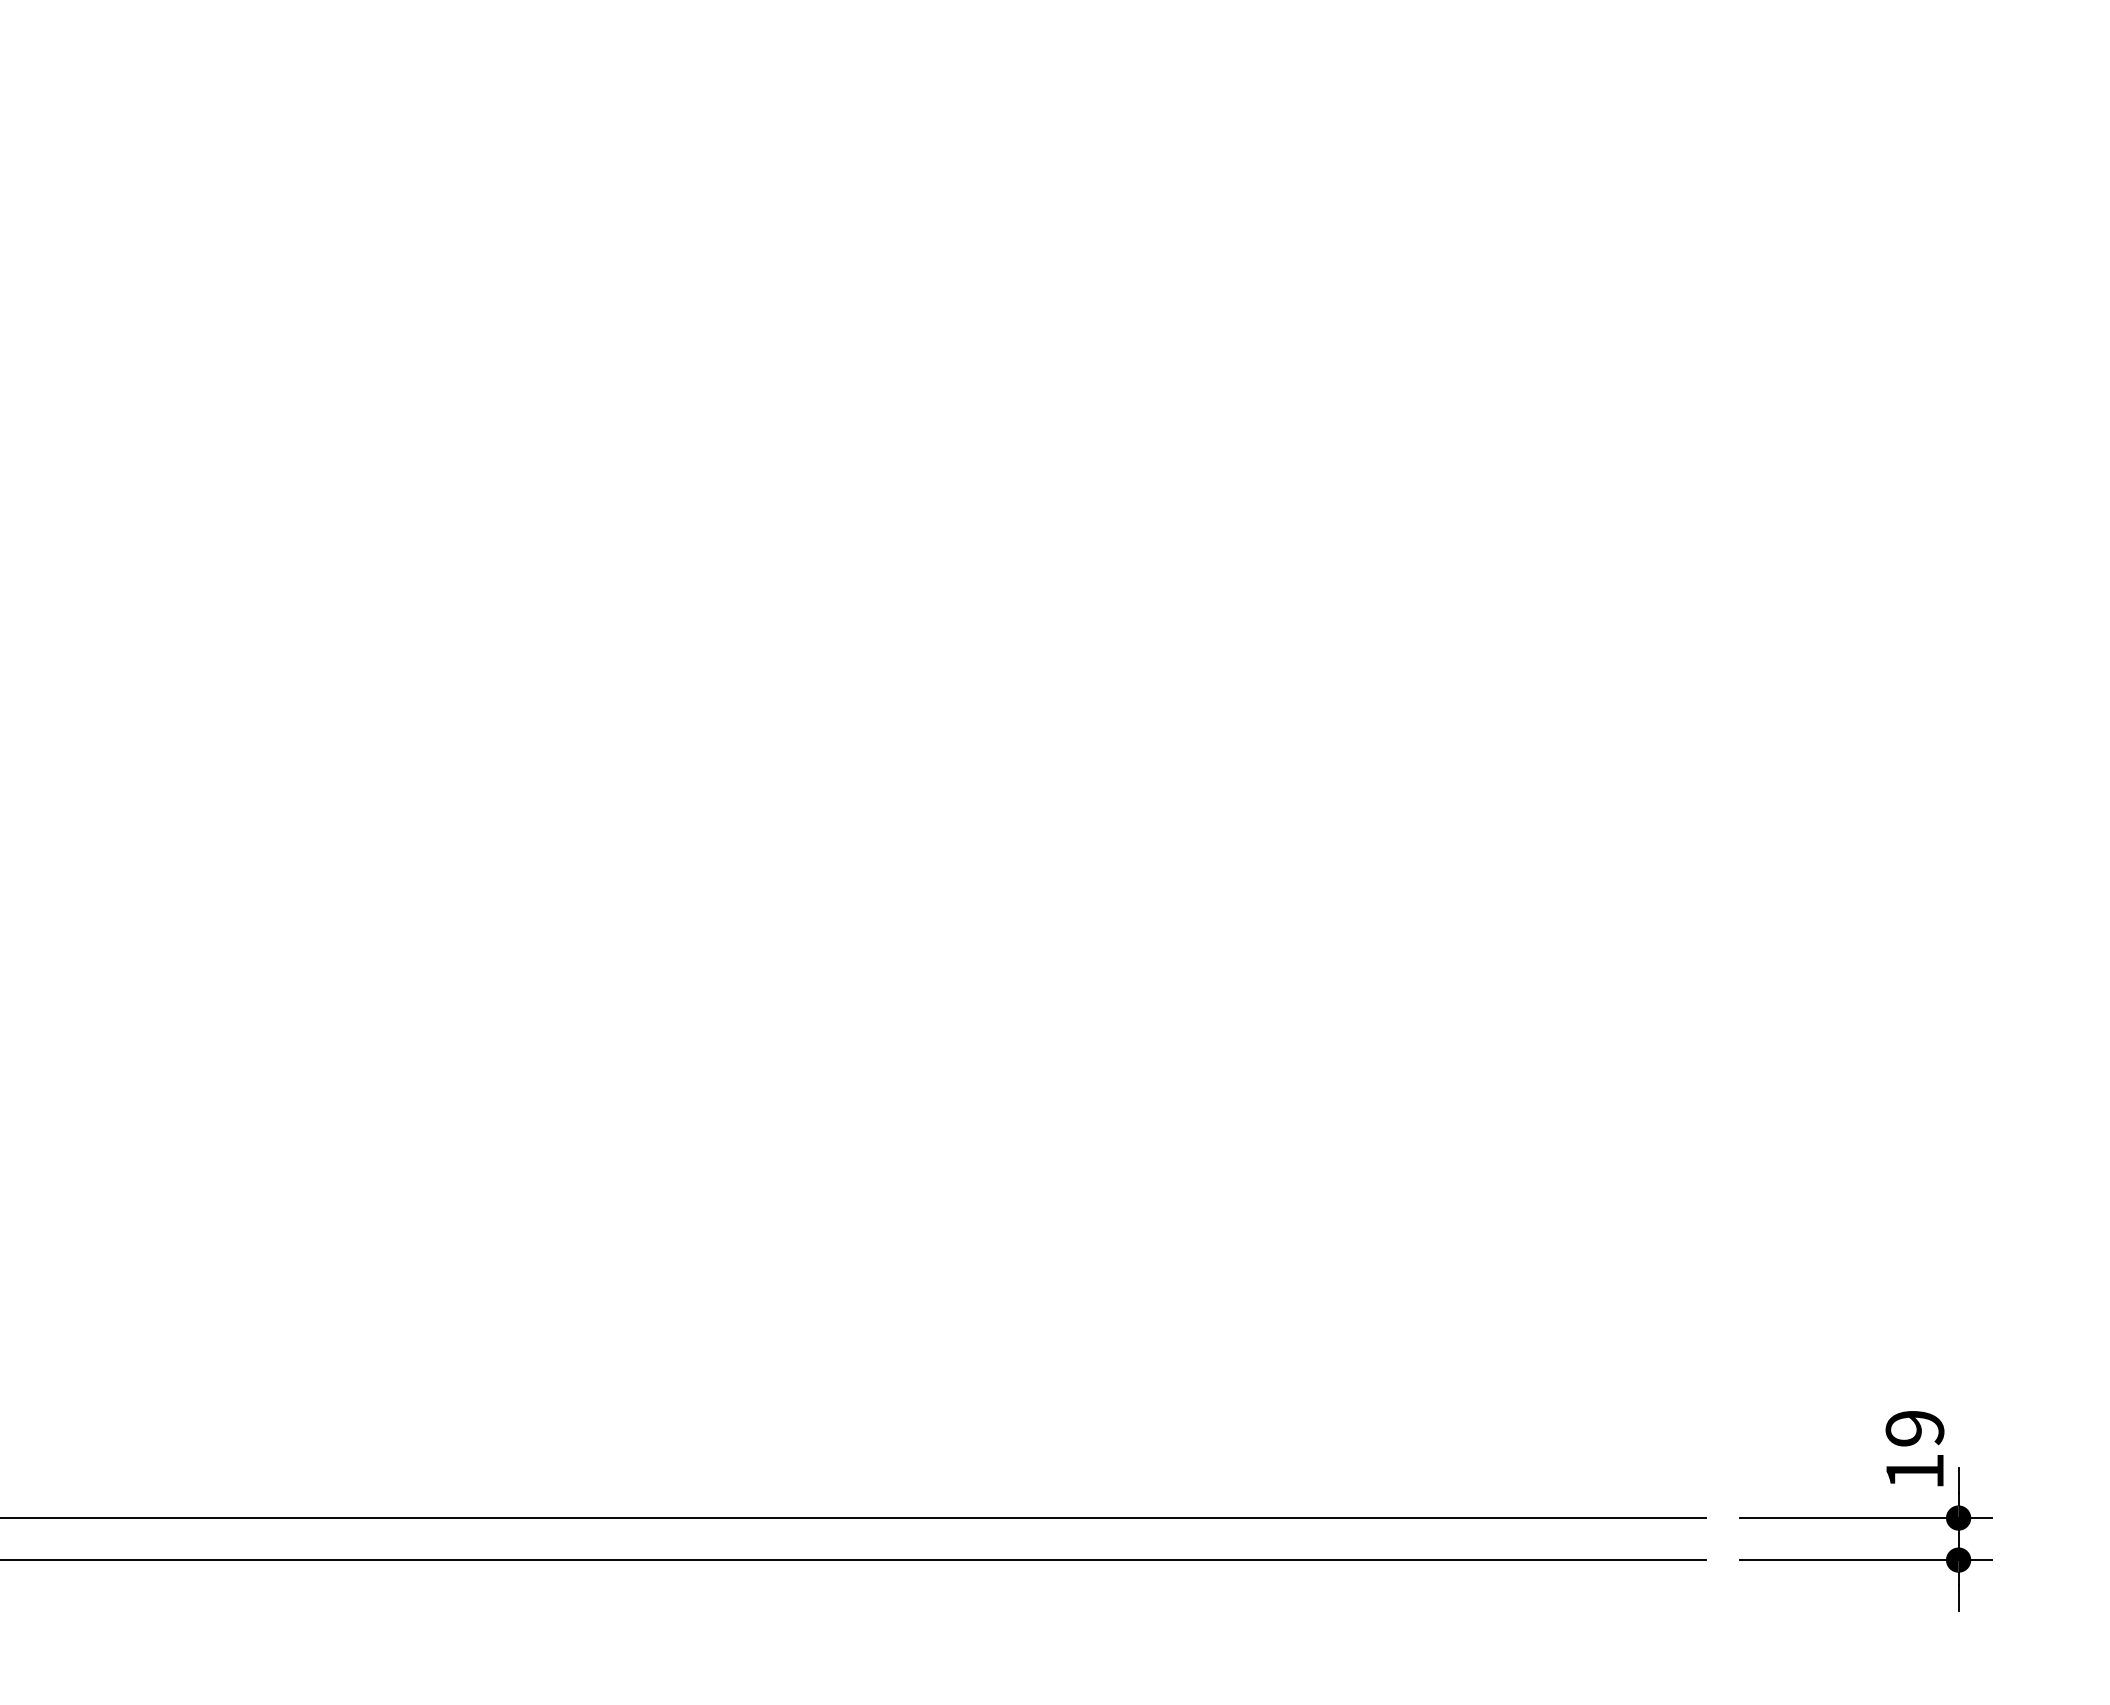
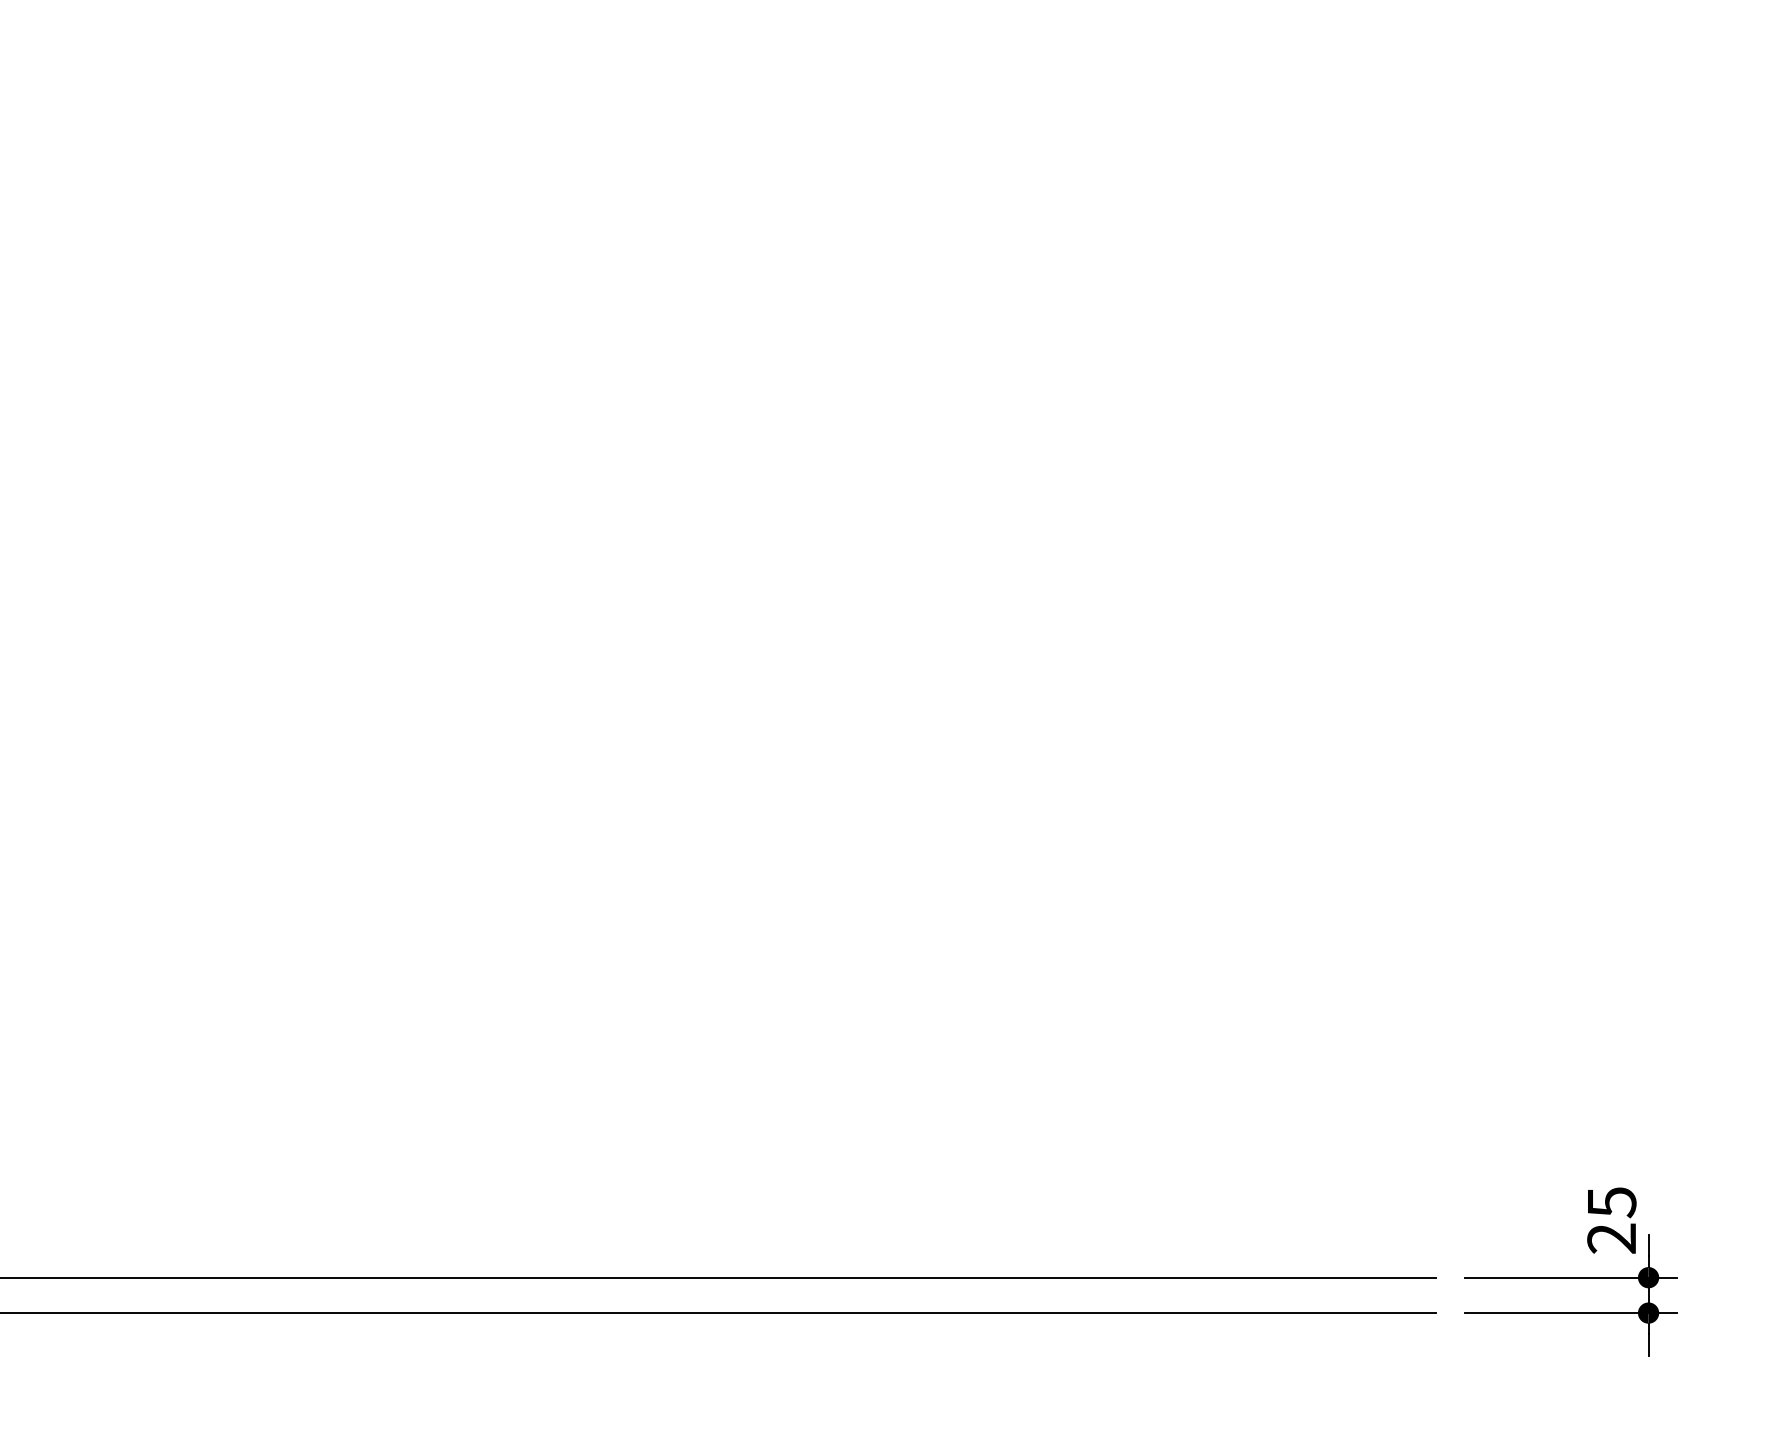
text: (1914, 1450) -> (1611, 1220), 19 -> 25

